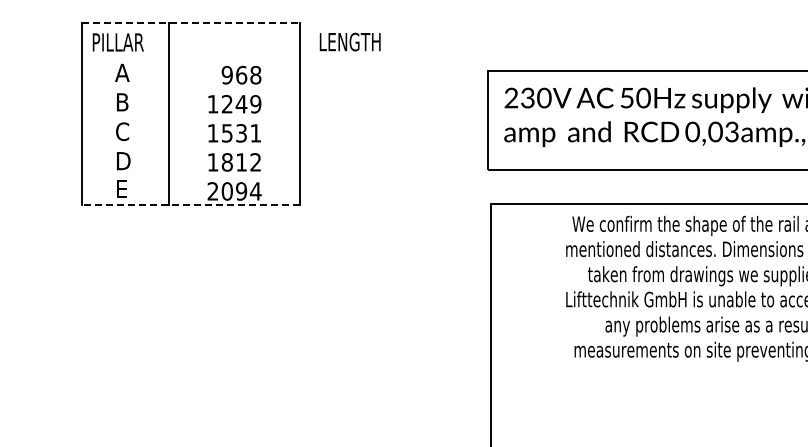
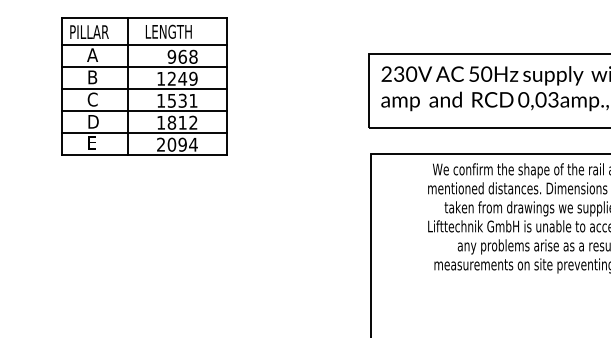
line: (191, 23) -> (144, 17), dashed -> solid
text: (349, 41) -> (168, 31), moved
line: (191, 59) -> (144, 45), added
line: (191, 88) -> (144, 66), added
line: (191, 117) -> (144, 88), added
line: (191, 146) -> (144, 110), added
line: (191, 175) -> (144, 132), added
line: (191, 204) -> (144, 154), dashed -> solid

